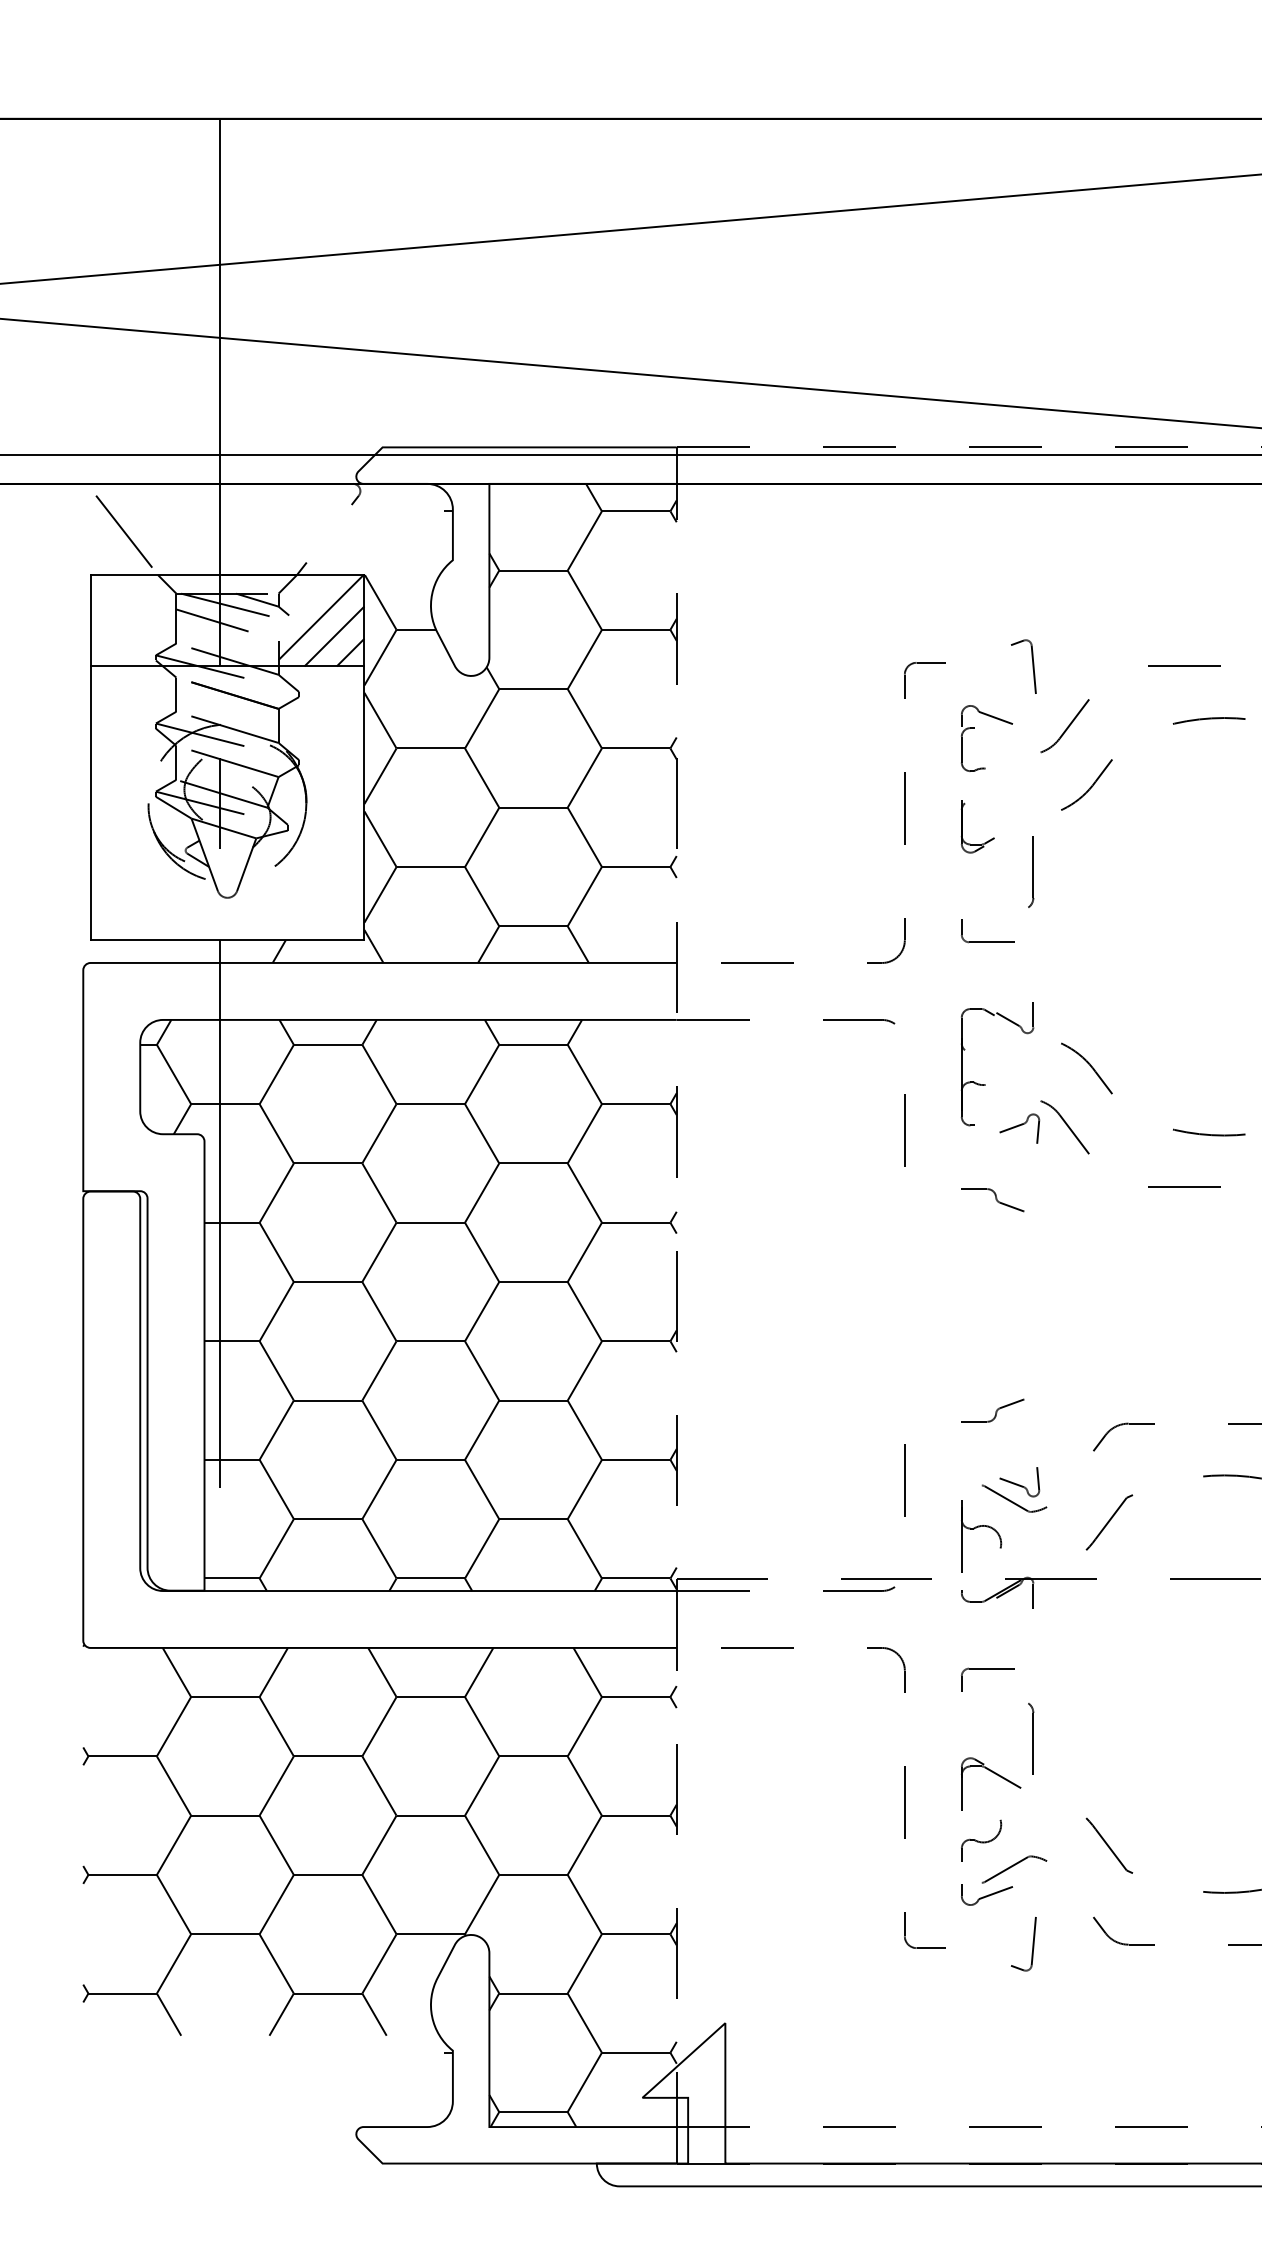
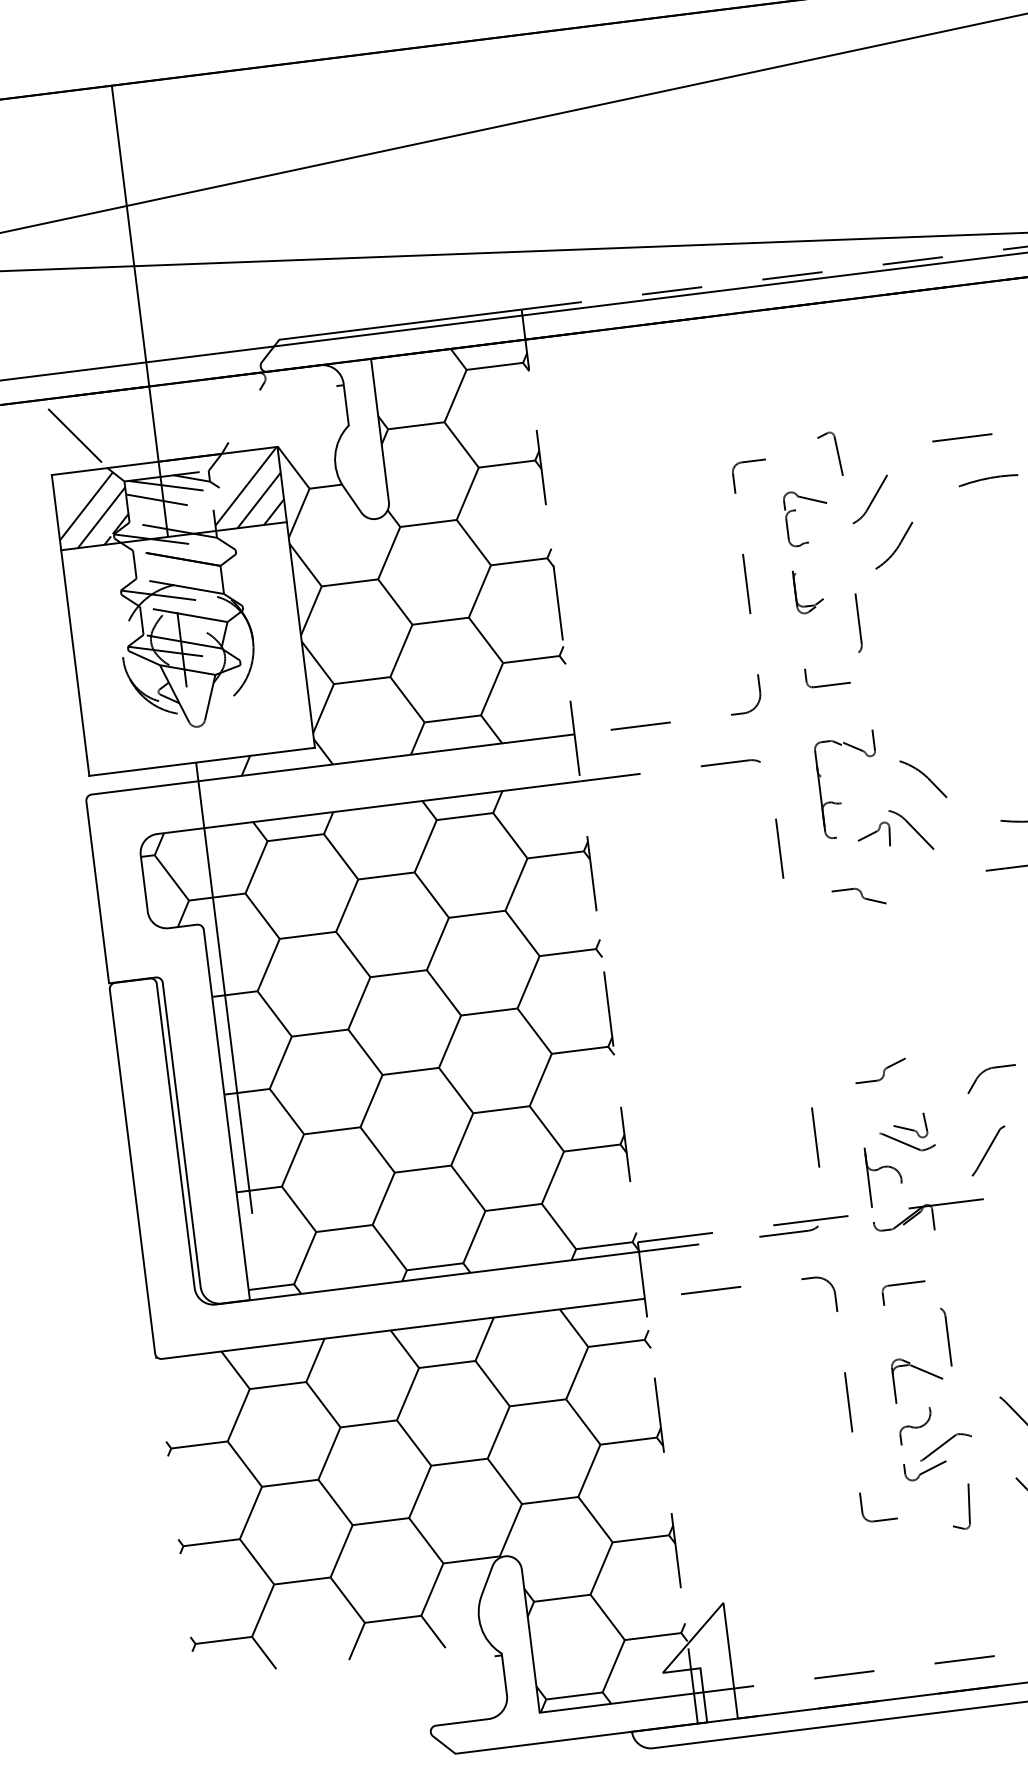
hatch: (133, 623) -> (92, 510), added

